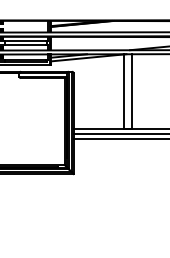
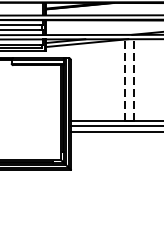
line: (123, 91) -> (125, 79), solid -> dashed
line: (132, 91) -> (134, 79), solid -> dashed

